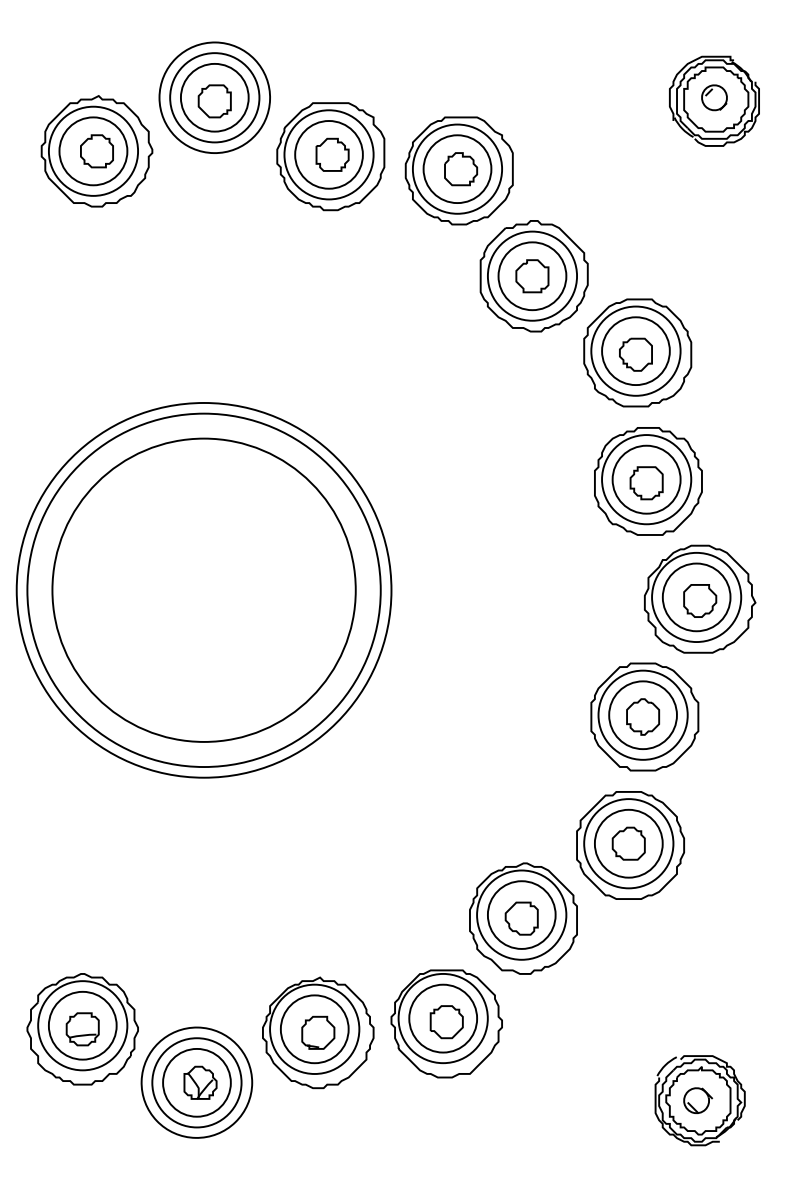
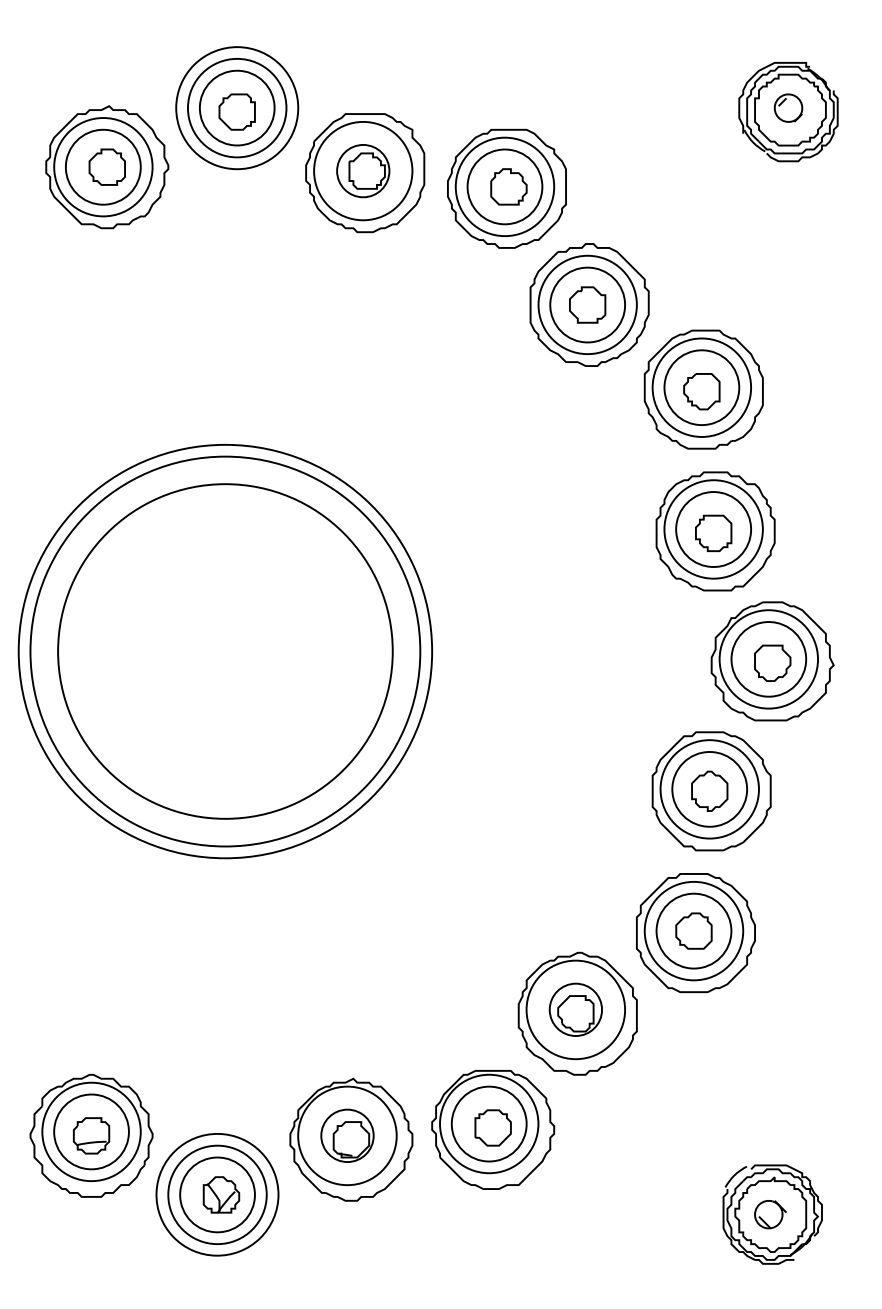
circle: (328, 154) -> (362, 170), size x0.7
circle: (521, 914) -> (575, 1009), size x0.7
circle: (314, 1028) -> (347, 1135), size x0.7

